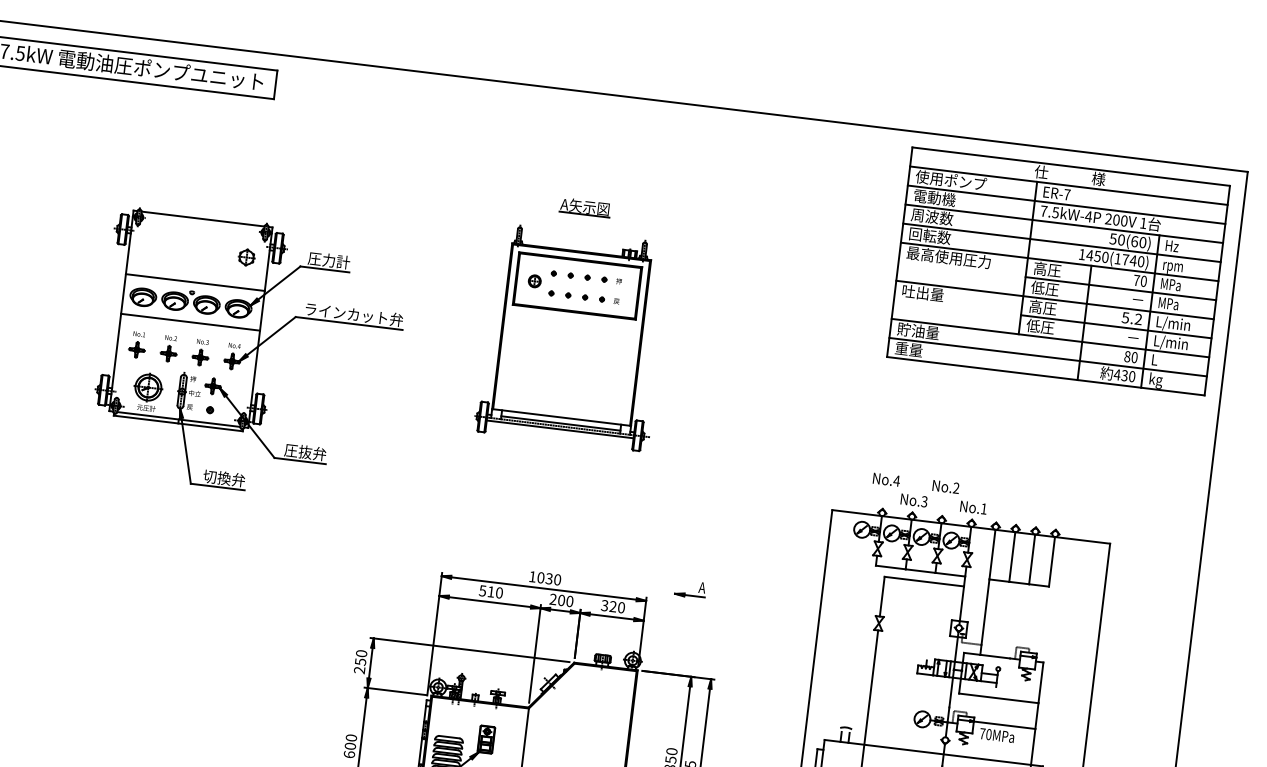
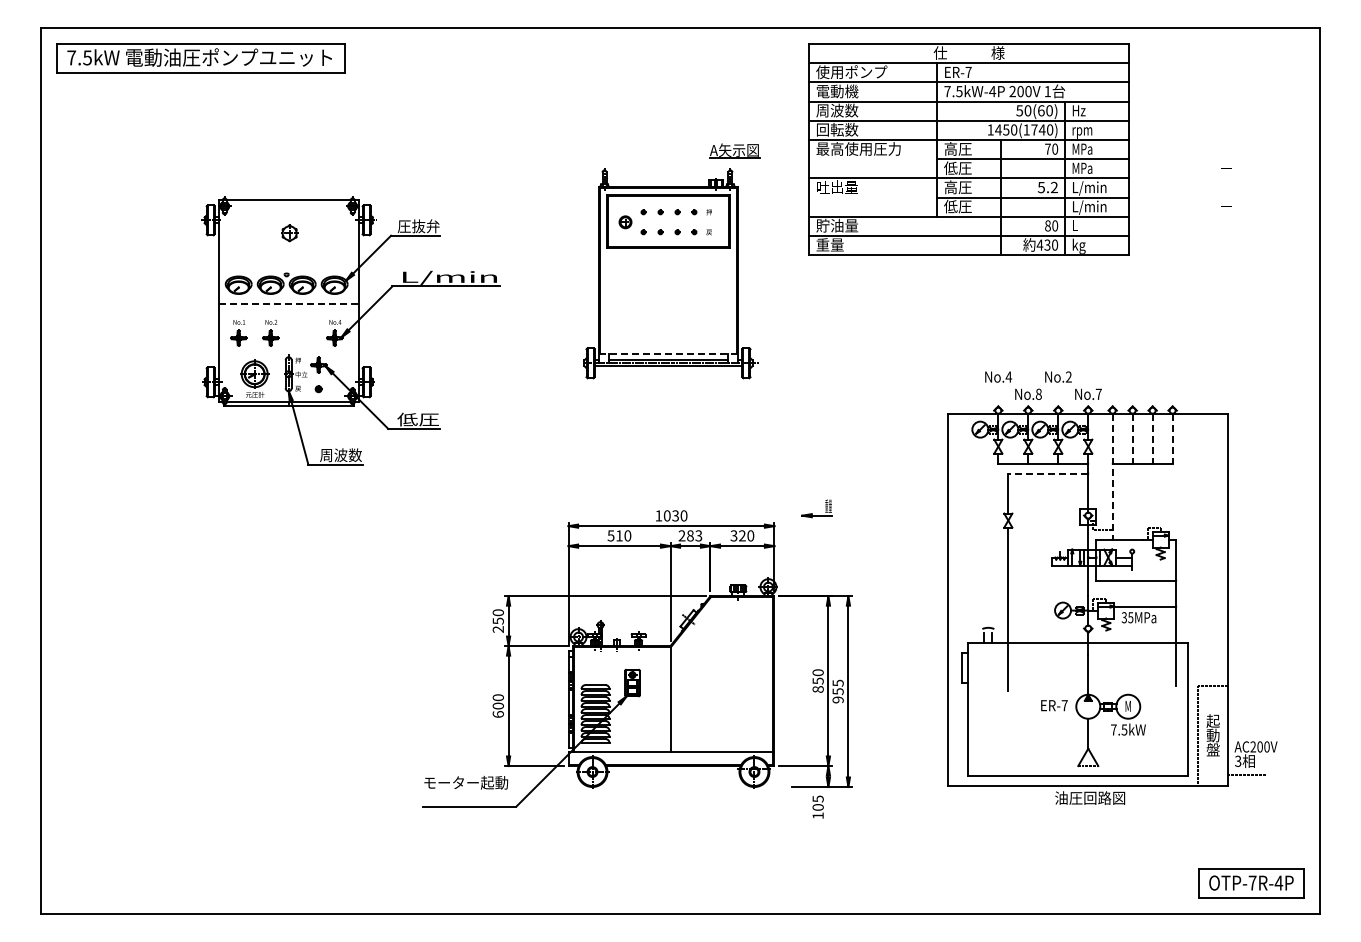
part: (585, 207) -> (734, 150), moved
part: (246, 257) -> (289, 233), moved
text: (335, 261) -> (425, 226), 圧力計 -> 圧抜弁
part: (1057, 271) -> (968, 149), moved
line: (195, 282) -> (288, 264), removed
text: (354, 315) -> (450, 277), ラインカット弁 -> L/min
line: (190, 322) -> (288, 304), solid -> dashed
part: (200, 352) -> (302, 333), removed
line: (561, 417) -> (668, 354), solid -> dashed
text: (305, 452) -> (418, 419), 圧抜弁 -> 低圧
text: (223, 478) -> (340, 455), 切換弁 -> 周波数
text: (924, 500) -> (1038, 393), No.3 -> No.8
text: (983, 508) -> (1098, 393), No.1 -> No.7
line: (1012, 556) -> (1132, 438), solid -> dashed
line: (1031, 559) -> (1152, 438), solid -> dashed
line: (1051, 561) -> (1172, 438), solid -> dashed
line: (924, 581) -> (1048, 473), solid -> dashed
text: (702, 586) -> (828, 505), A -> 重量
line: (987, 592) -> (1112, 476), solid -> dashed
text: (565, 600) -> (694, 535), 200 -> 283
text: (985, 733) -> (1127, 617), 70MPa -> 35MPa

